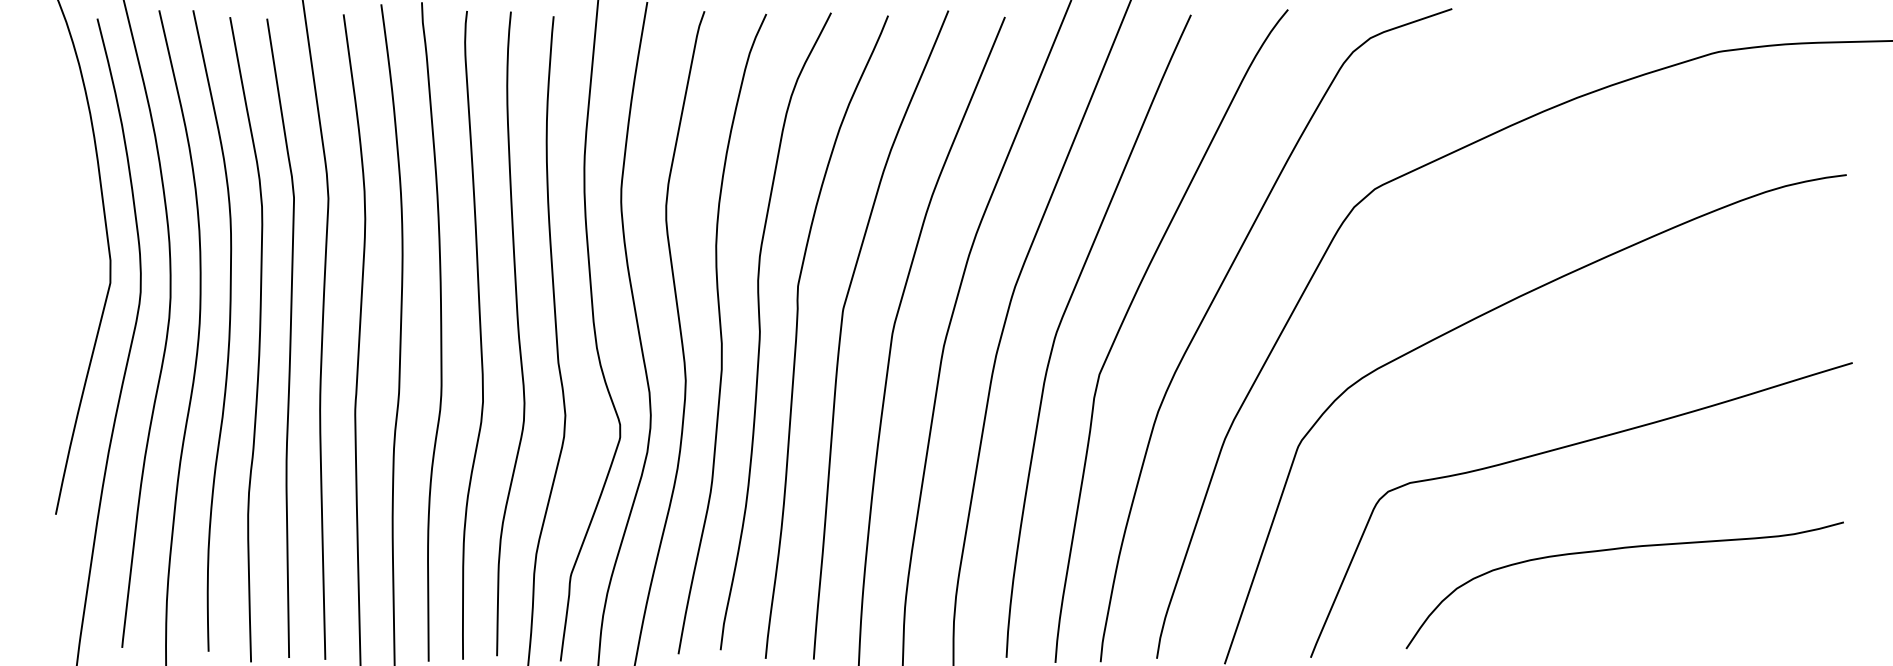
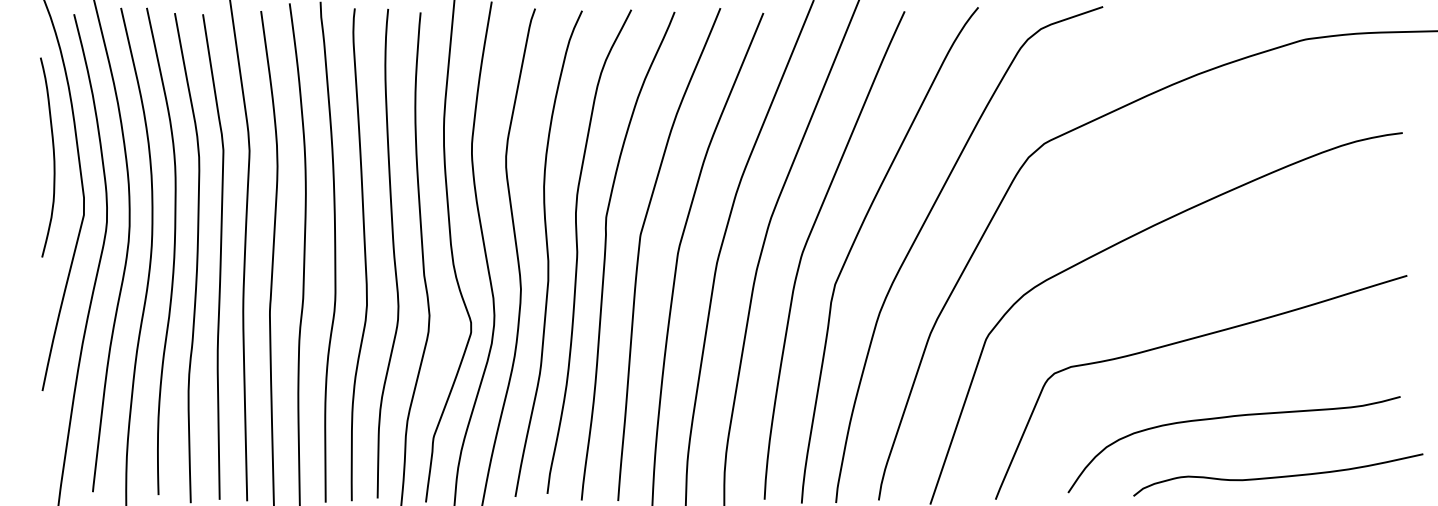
curve: (70, 207) -> (53, 157), added
curve: (1683, 627) -> (1278, 476), added

